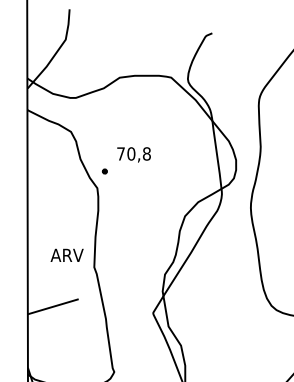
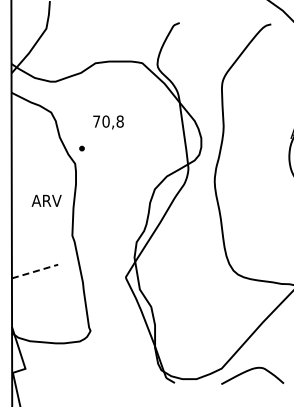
text: (134, 154) -> (108, 122), moved
text: (66, 255) -> (46, 200), moved
line: (53, 306) -> (35, 271), solid -> dashed

